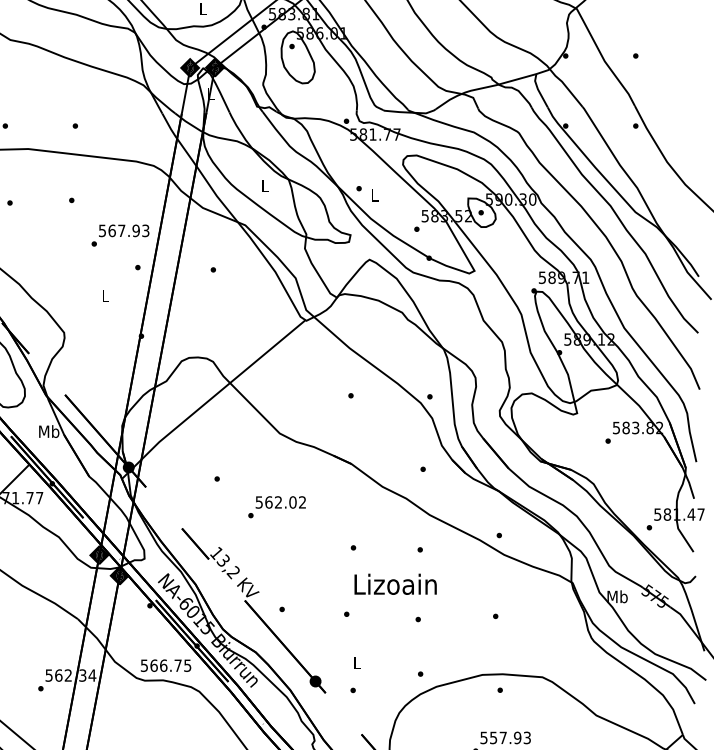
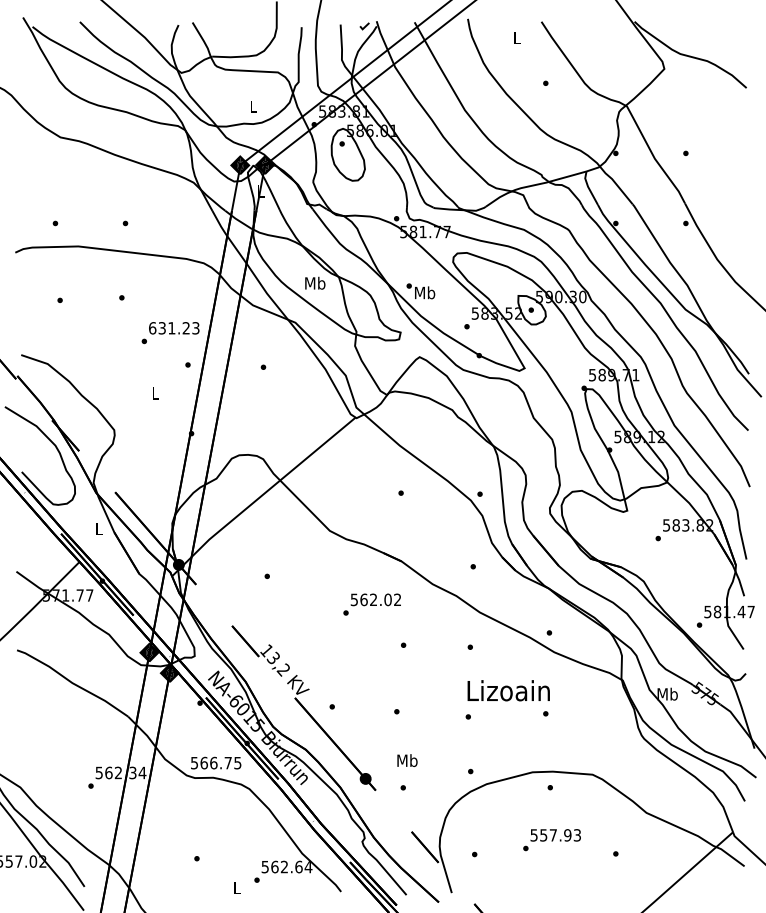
text: (265, 185) -> (315, 282), L -> Mb
text: (375, 195) -> (425, 292), L -> Mb
text: (119, 231) -> (169, 328), 567.93 -> 631.23
text: (49, 431) -> (99, 528), Mb -> L
text: (276, 507) -> (371, 604), moved
text: (395, 584) -> (508, 690), moved
text: (357, 663) -> (407, 760), L -> Mb

